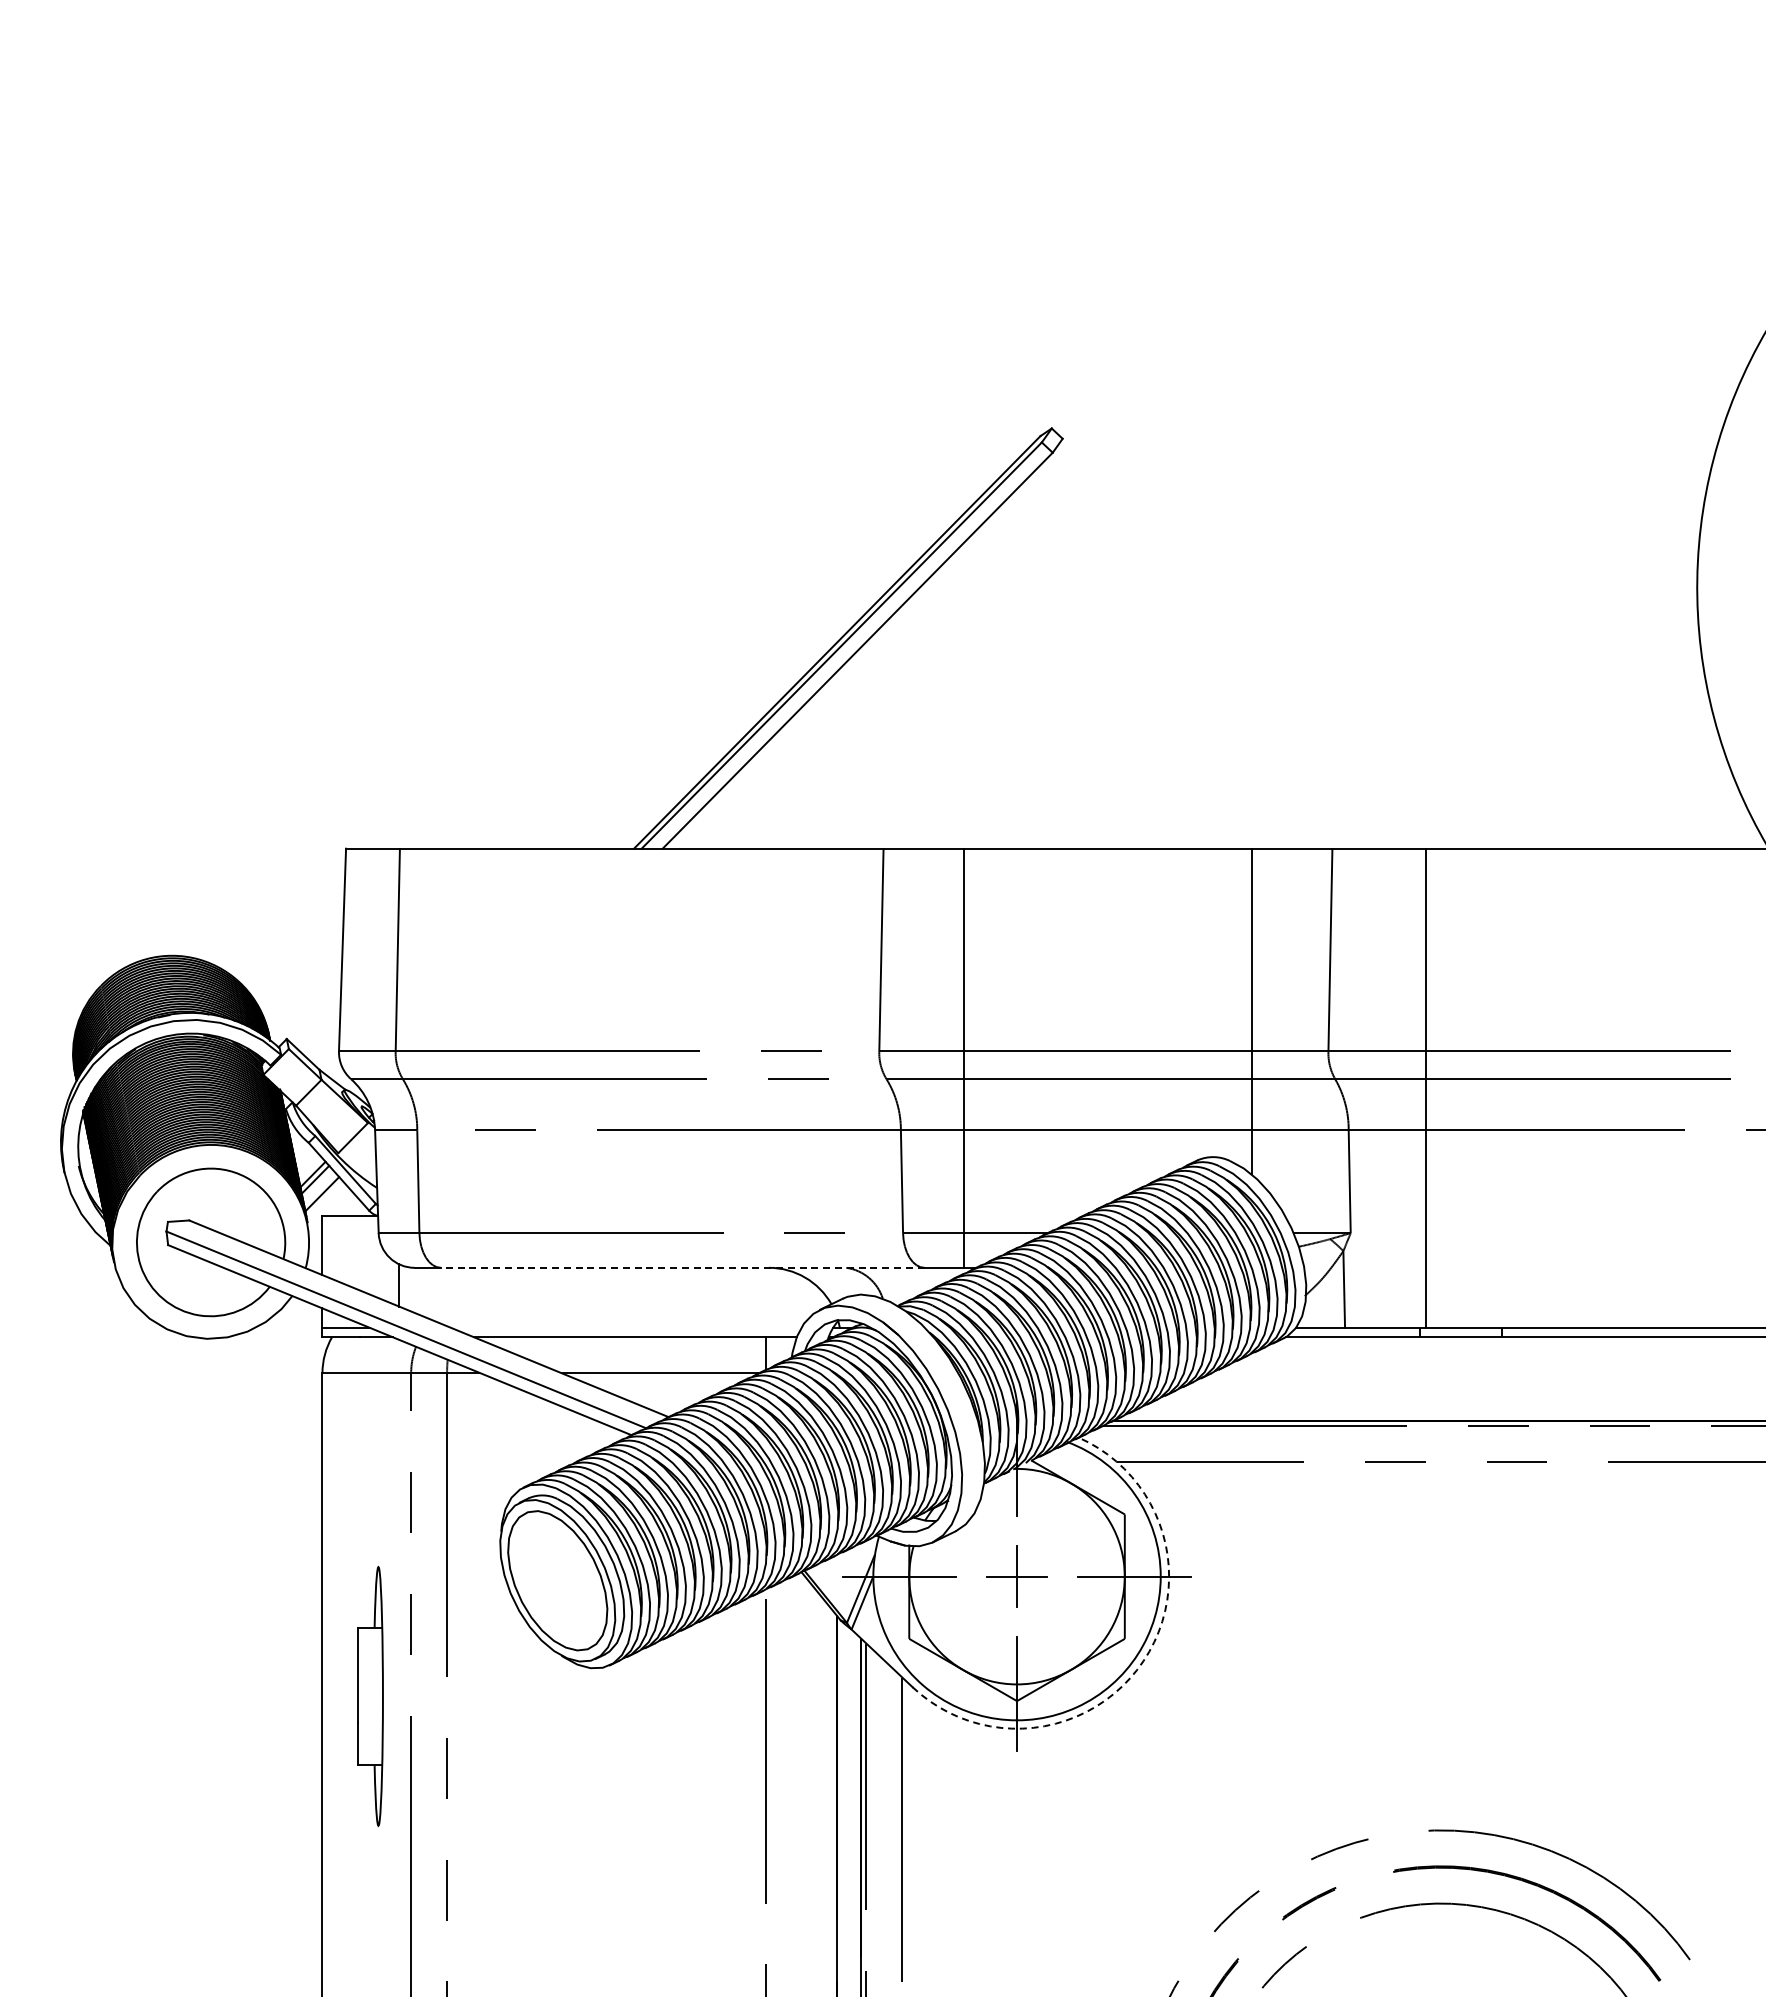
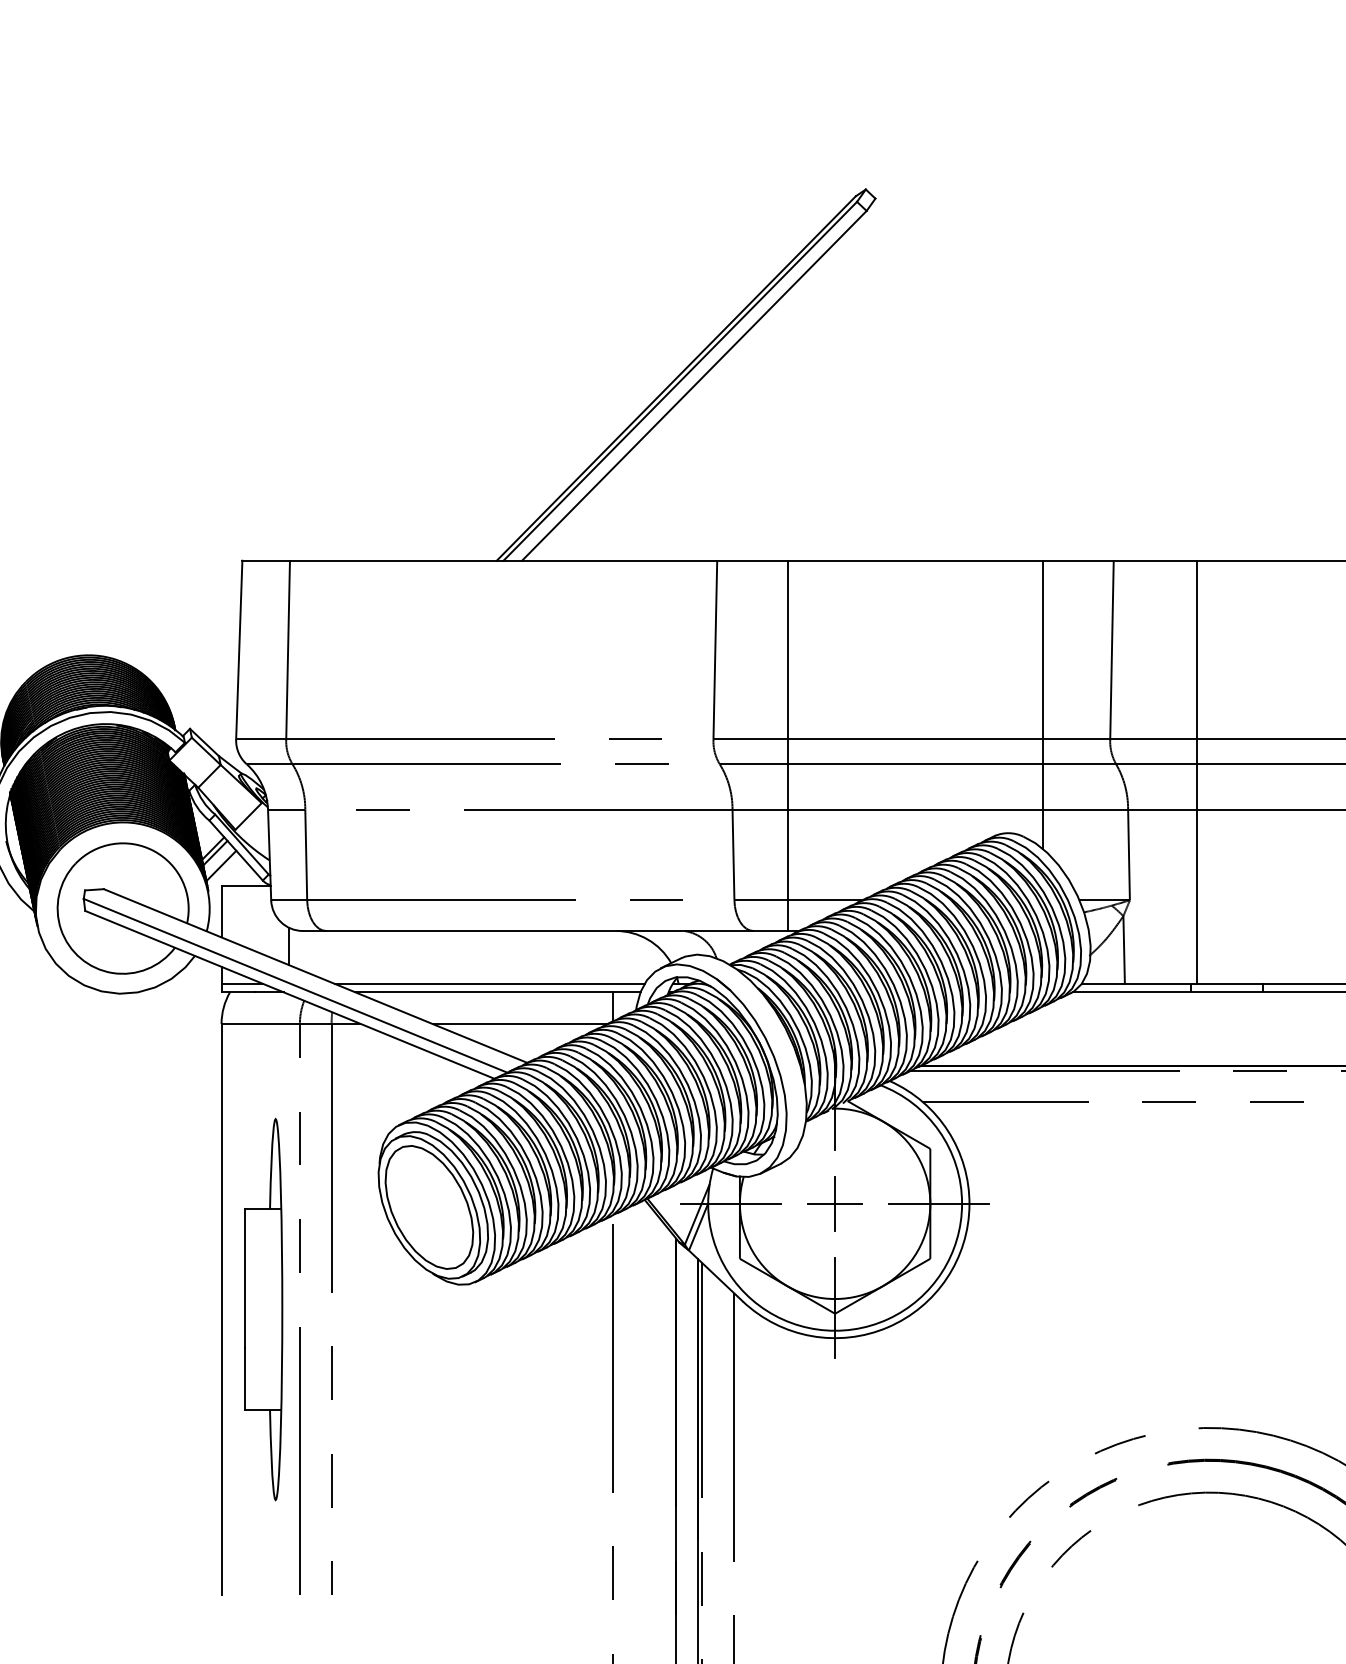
line: (682, 1267) -> (539, 930), dashed -> solid
line: (625, 1327) -> (489, 983), added
arc: (1143, 1661) -> (946, 1278), dashed -> solid
part: (370, 1696) -> (263, 1309), size x1.67

